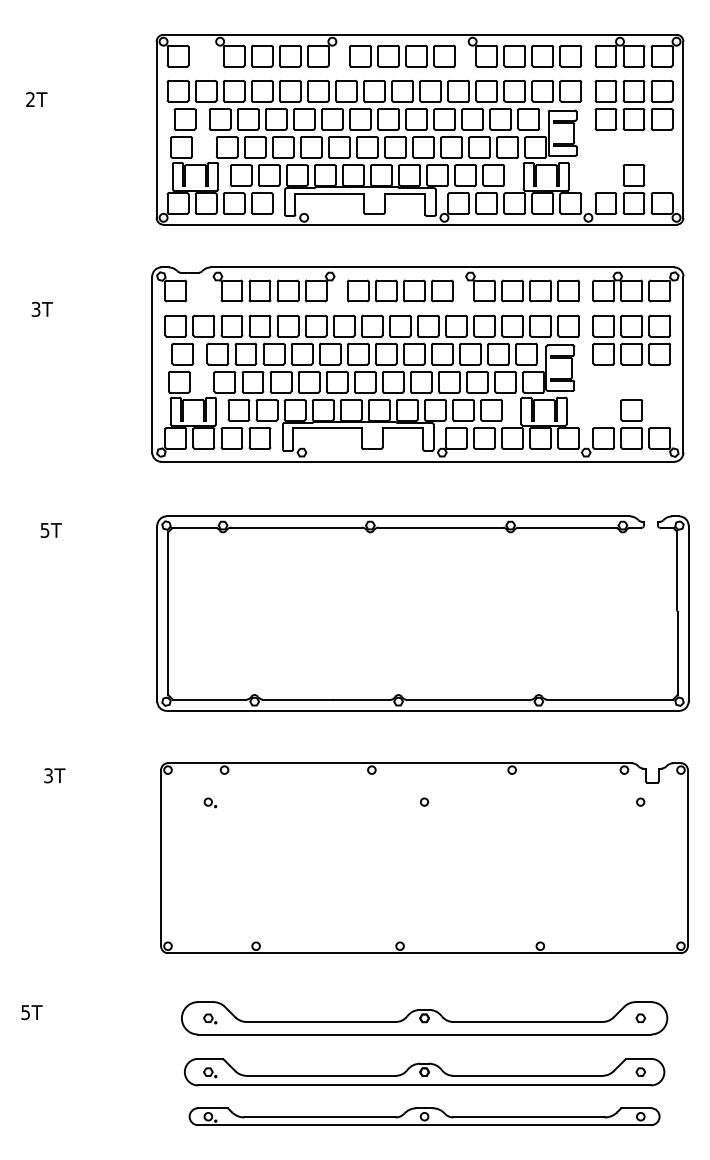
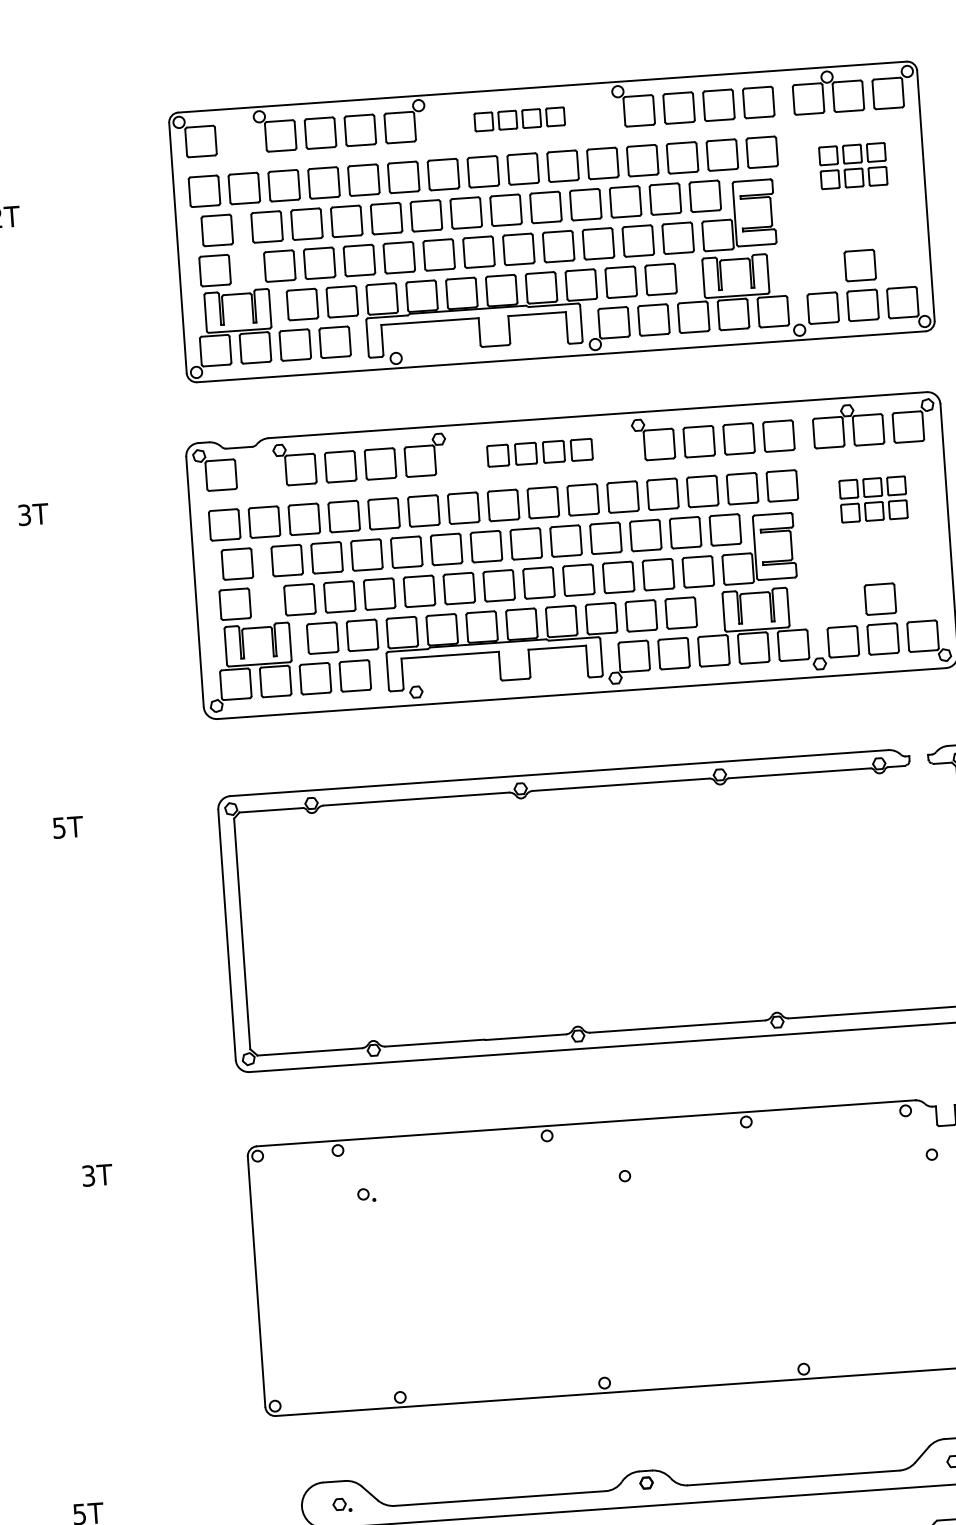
part: (402, 56) -> (519, 119), size x0.6
part: (633, 105) -> (852, 166), size x0.6
part: (400, 290) -> (540, 452), size x0.7
part: (631, 339) -> (872, 498), size x0.6
part: (210, 802) -> (366, 1194), moved

